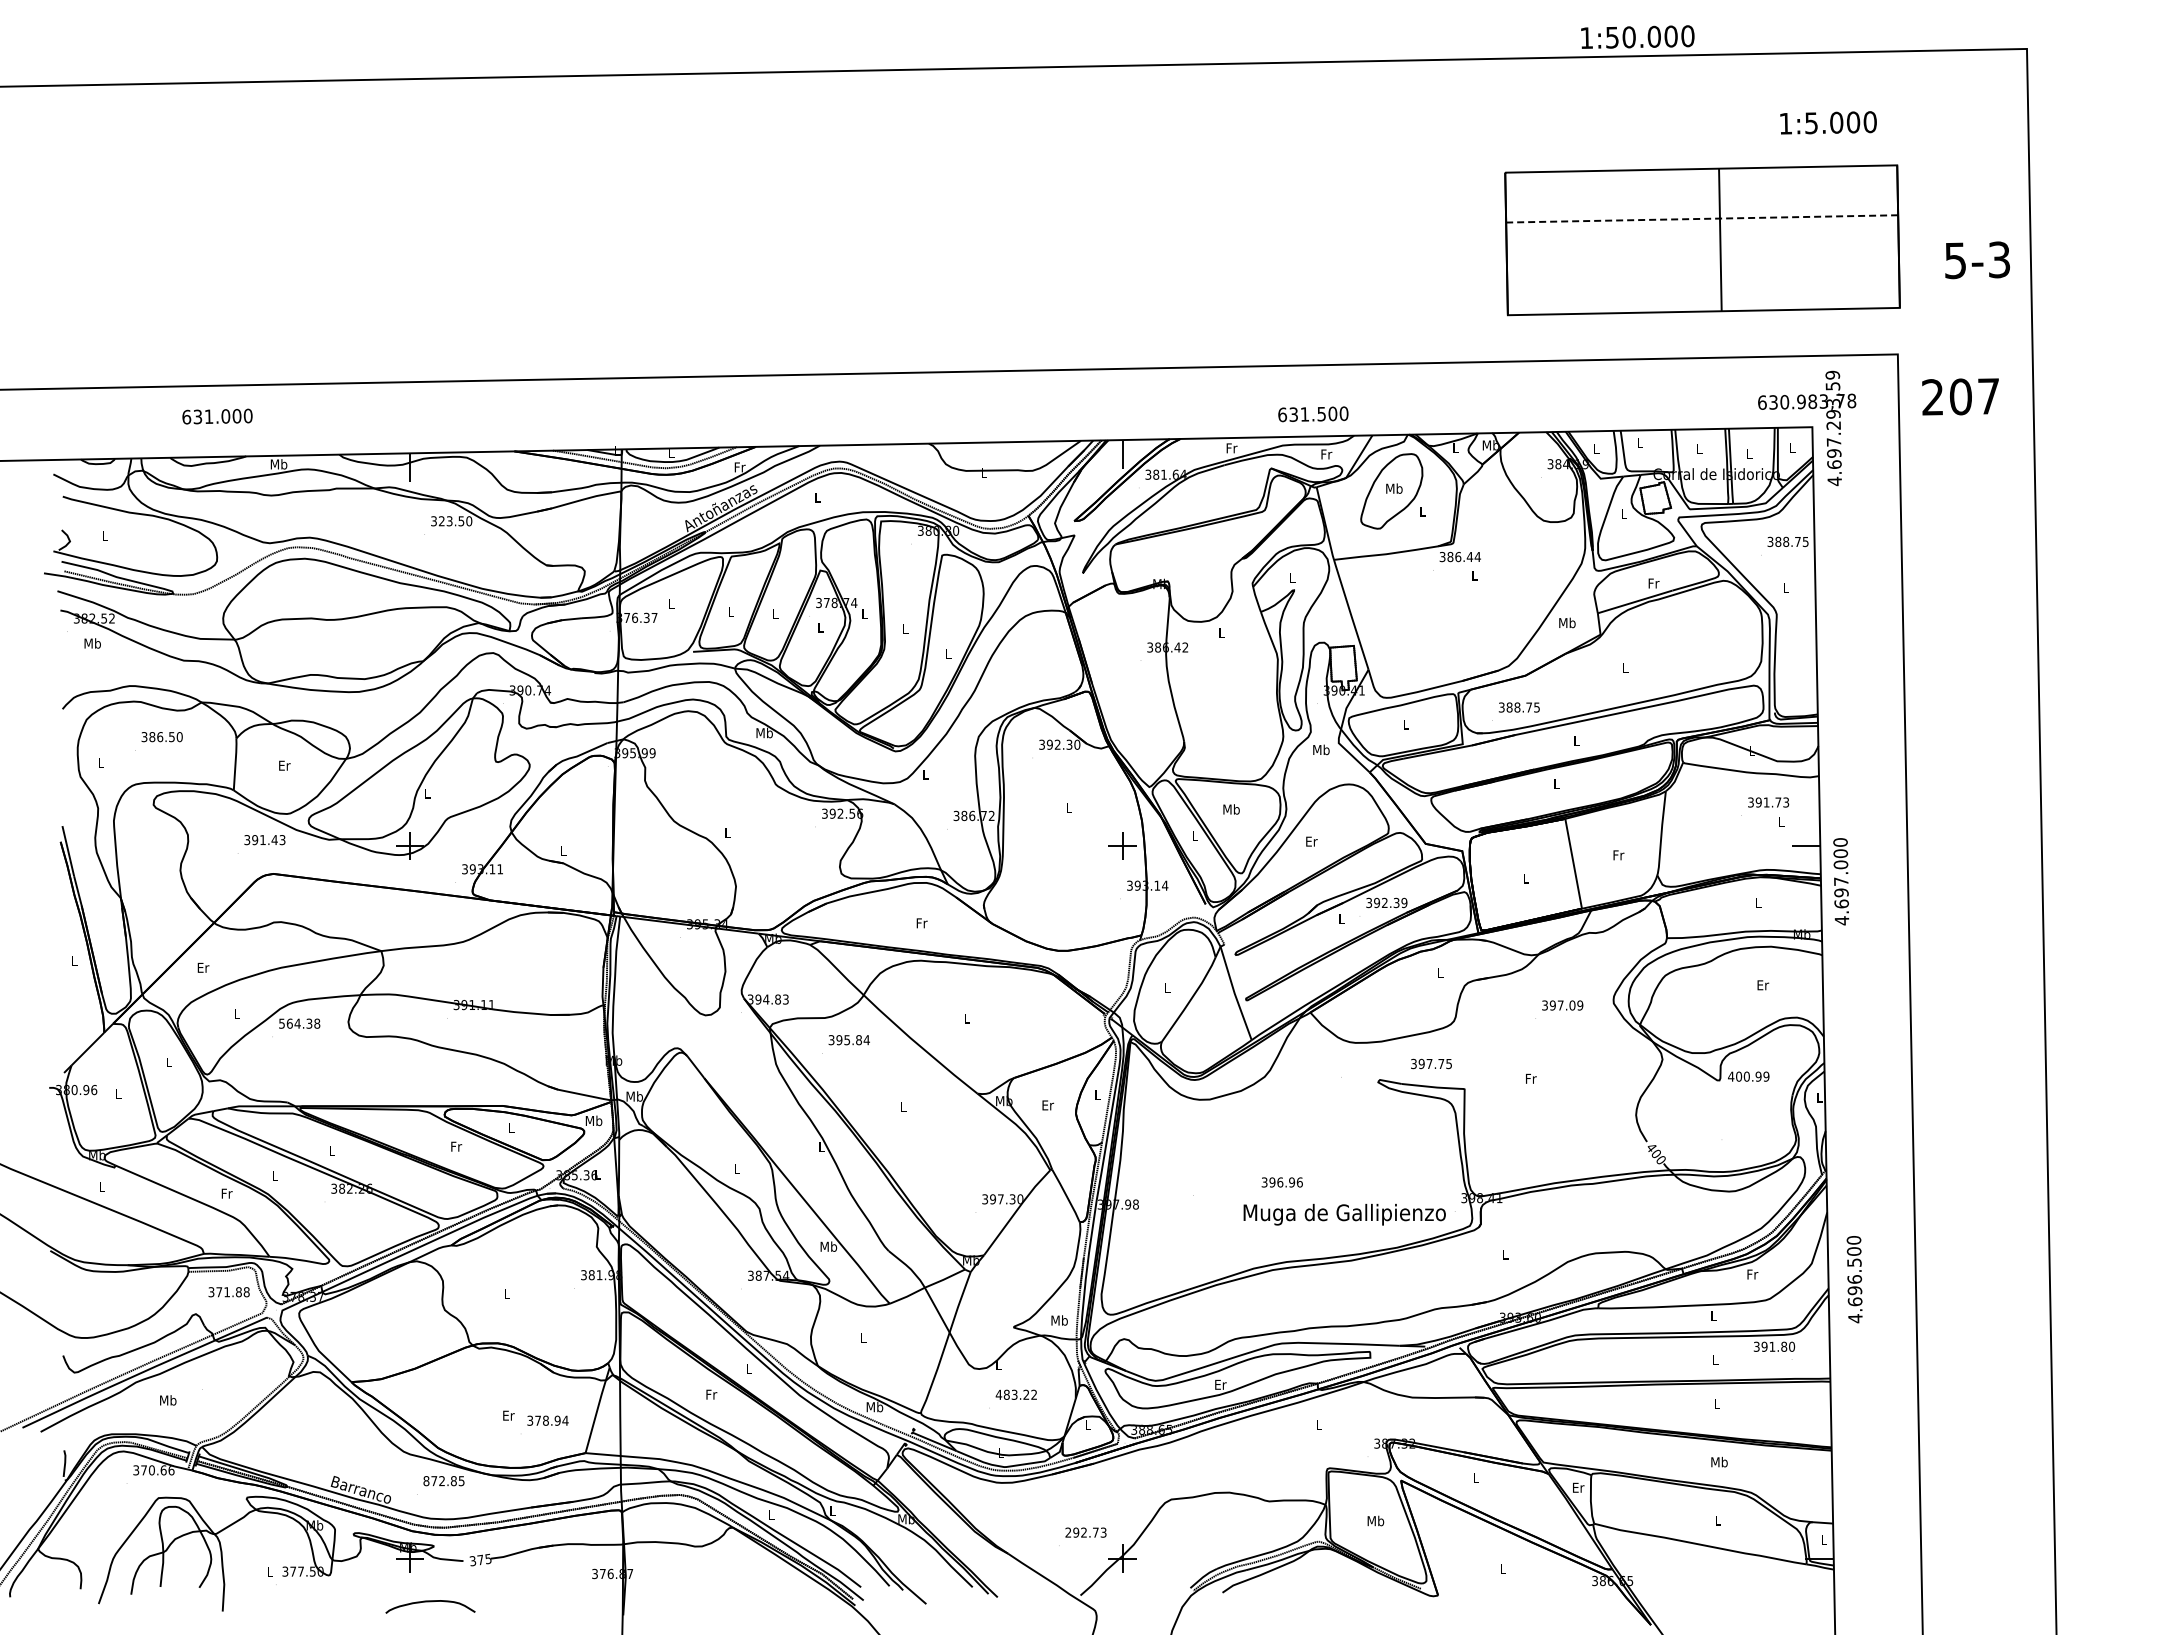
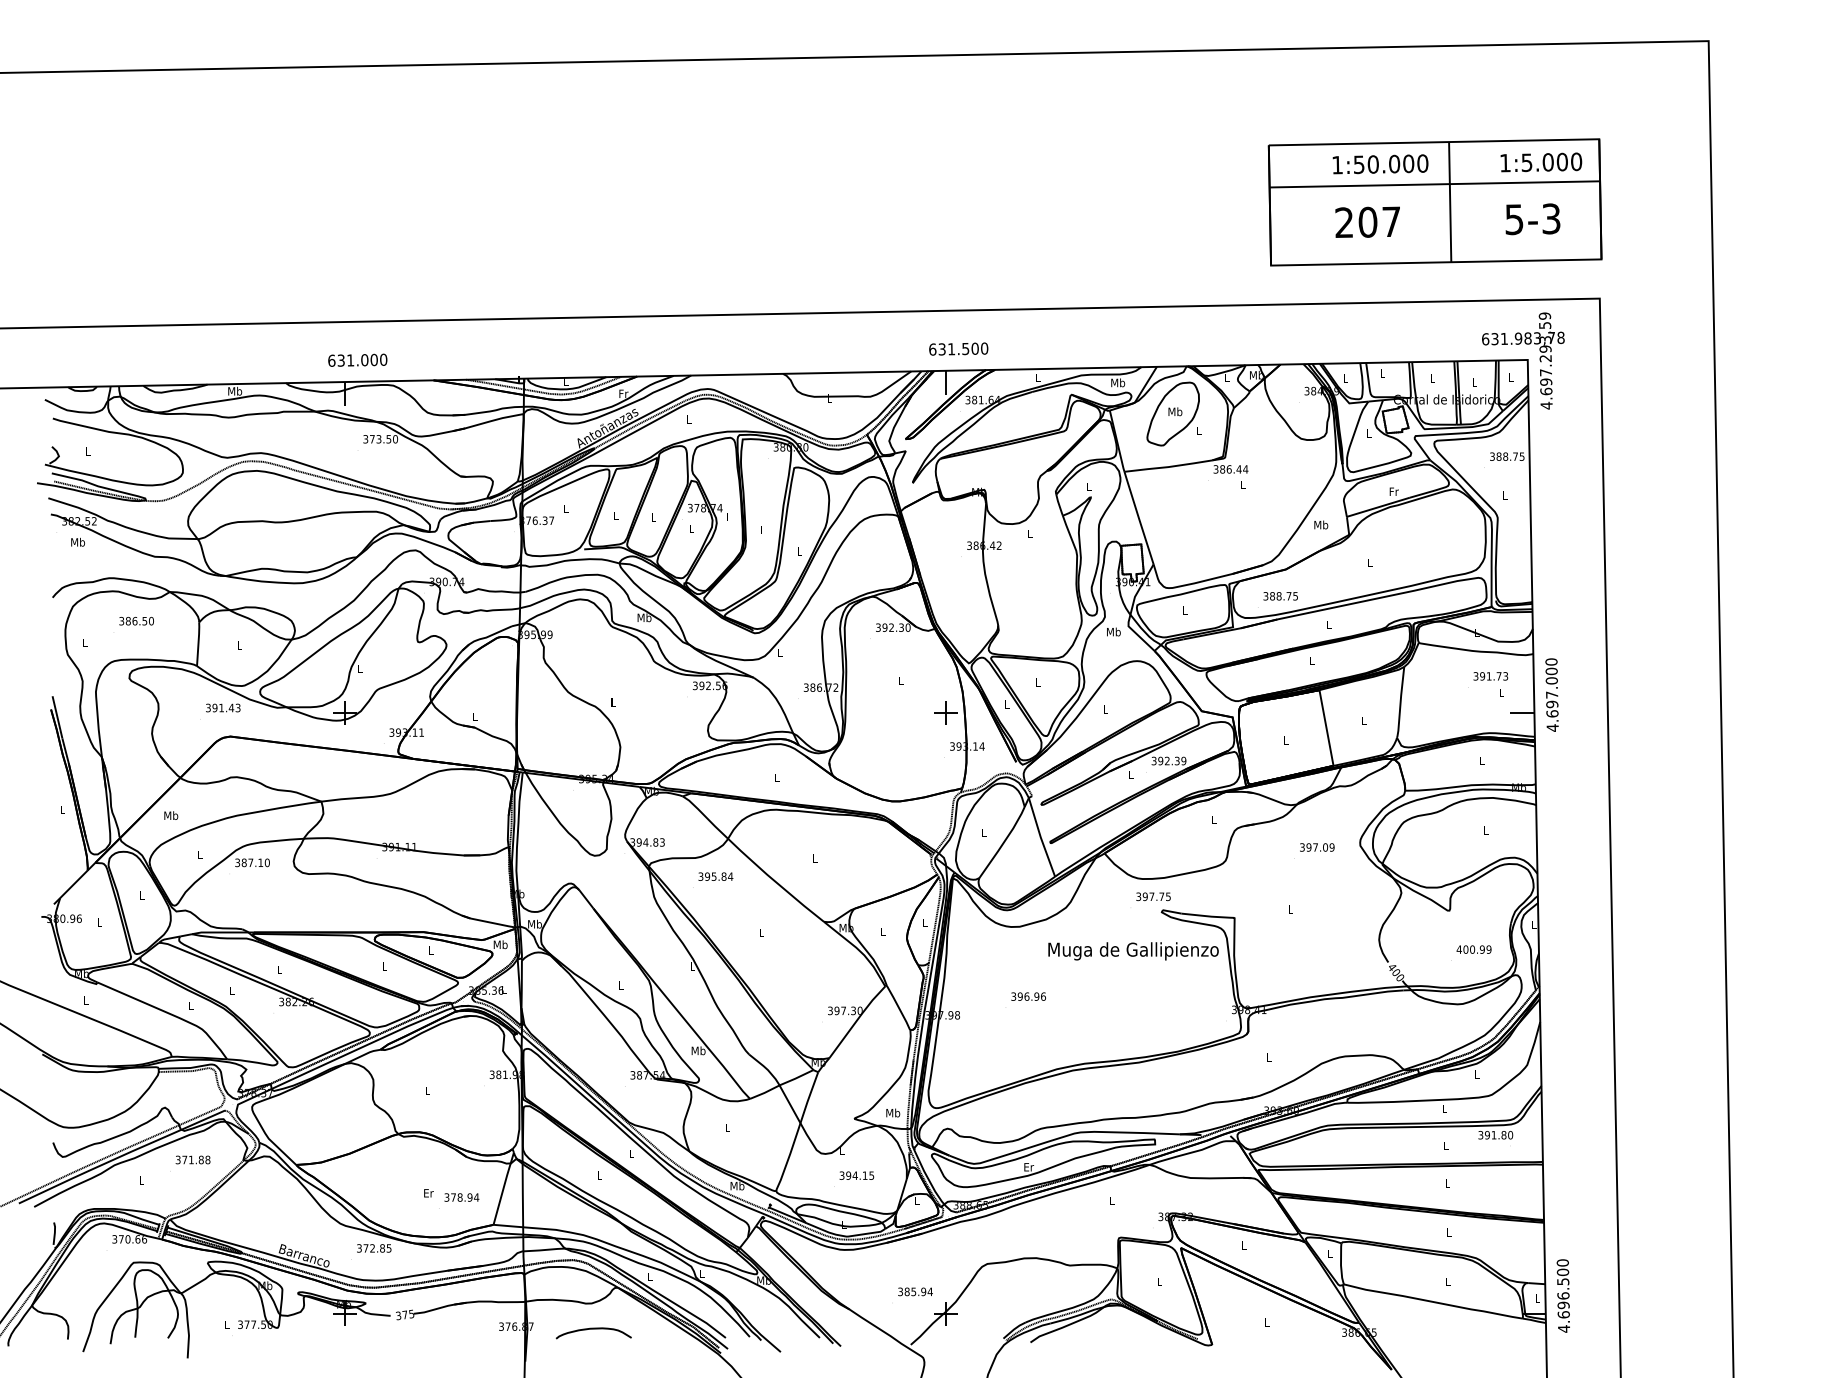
text: (1637, 36) -> (1380, 163), moved
text: (1828, 122) -> (1541, 162), moved
line: (1702, 218) -> (1435, 184), dashed -> solid
text: (1977, 260) -> (1532, 219), moved
text: (1960, 396) -> (1367, 221), moved
text: (1784, 402) -> (1504, 339), 630.983,78 -> 631.983,78
text: (1313, 414) -> (958, 349), moved
text: (217, 416) -> (357, 360), moved
text: (1231, 448) -> (1038, 377), Fr -> L
text: (1326, 454) -> (1118, 382), Fr -> Mb
text: (441, 521) -> (372, 439), 323.50 -> 373.50
text: (284, 765) -> (239, 645), Er -> L
text: (1231, 809) -> (1038, 682), Mb -> L
text: (1311, 841) -> (1105, 709), Er -> L
text: (1618, 855) -> (1364, 721), Fr -> L
text: (1840, 881) -> (1551, 694), moved
text: (921, 923) -> (776, 778), Fr -> L
text: (203, 967) -> (171, 815), Er -> Mb
text: (1763, 985) -> (1486, 830), Er -> L
text: (299, 1023) -> (252, 862), 564.38 -> 387.10
text: (1431, 1063) -> (1153, 896), moved
text: (1748, 1076) -> (1473, 949), moved
text: (1531, 1078) -> (1290, 909), Fr -> L
text: (1048, 1105) -> (883, 931), Er -> L
text: (456, 1146) -> (384, 966), Fr -> L
text: (1281, 1182) -> (1027, 996), moved
text: (226, 1193) -> (190, 1005), Fr -> L
text: (1344, 1214) -> (1133, 951), moved
text: (1752, 1274) -> (1477, 1074), Fr -> L
text: (1854, 1279) -> (1563, 1295), moved
text: (228, 1292) -> (192, 1160), moved
text: (711, 1394) -> (599, 1175), Fr -> L
text: (1015, 1394) -> (855, 1175), 483.22 -> 394.15
text: (168, 1400) -> (141, 1180), Mb -> L
text: (1719, 1461) -> (1449, 1231), Mb -> L
text: (426, 1481) -> (359, 1248), 872.85 -> 372.85
text: (1578, 1487) -> (1330, 1253), Er -> L
text: (1375, 1520) -> (1159, 1281), Mb -> L
text: (1085, 1532) -> (915, 1291), 292.73 -> 385.94
curve: (430, 1602) -> (593, 1329), moved

